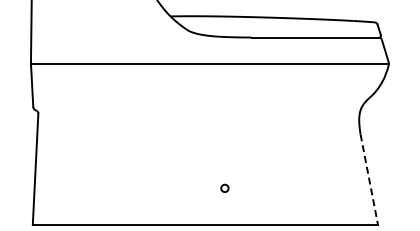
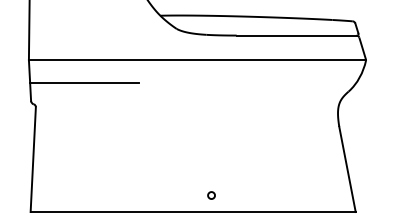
line: (89, 88) -> (84, 83), added
line: (369, 180) -> (347, 170), dashed -> solid
circle: (224, 187) -> (211, 194), moved

